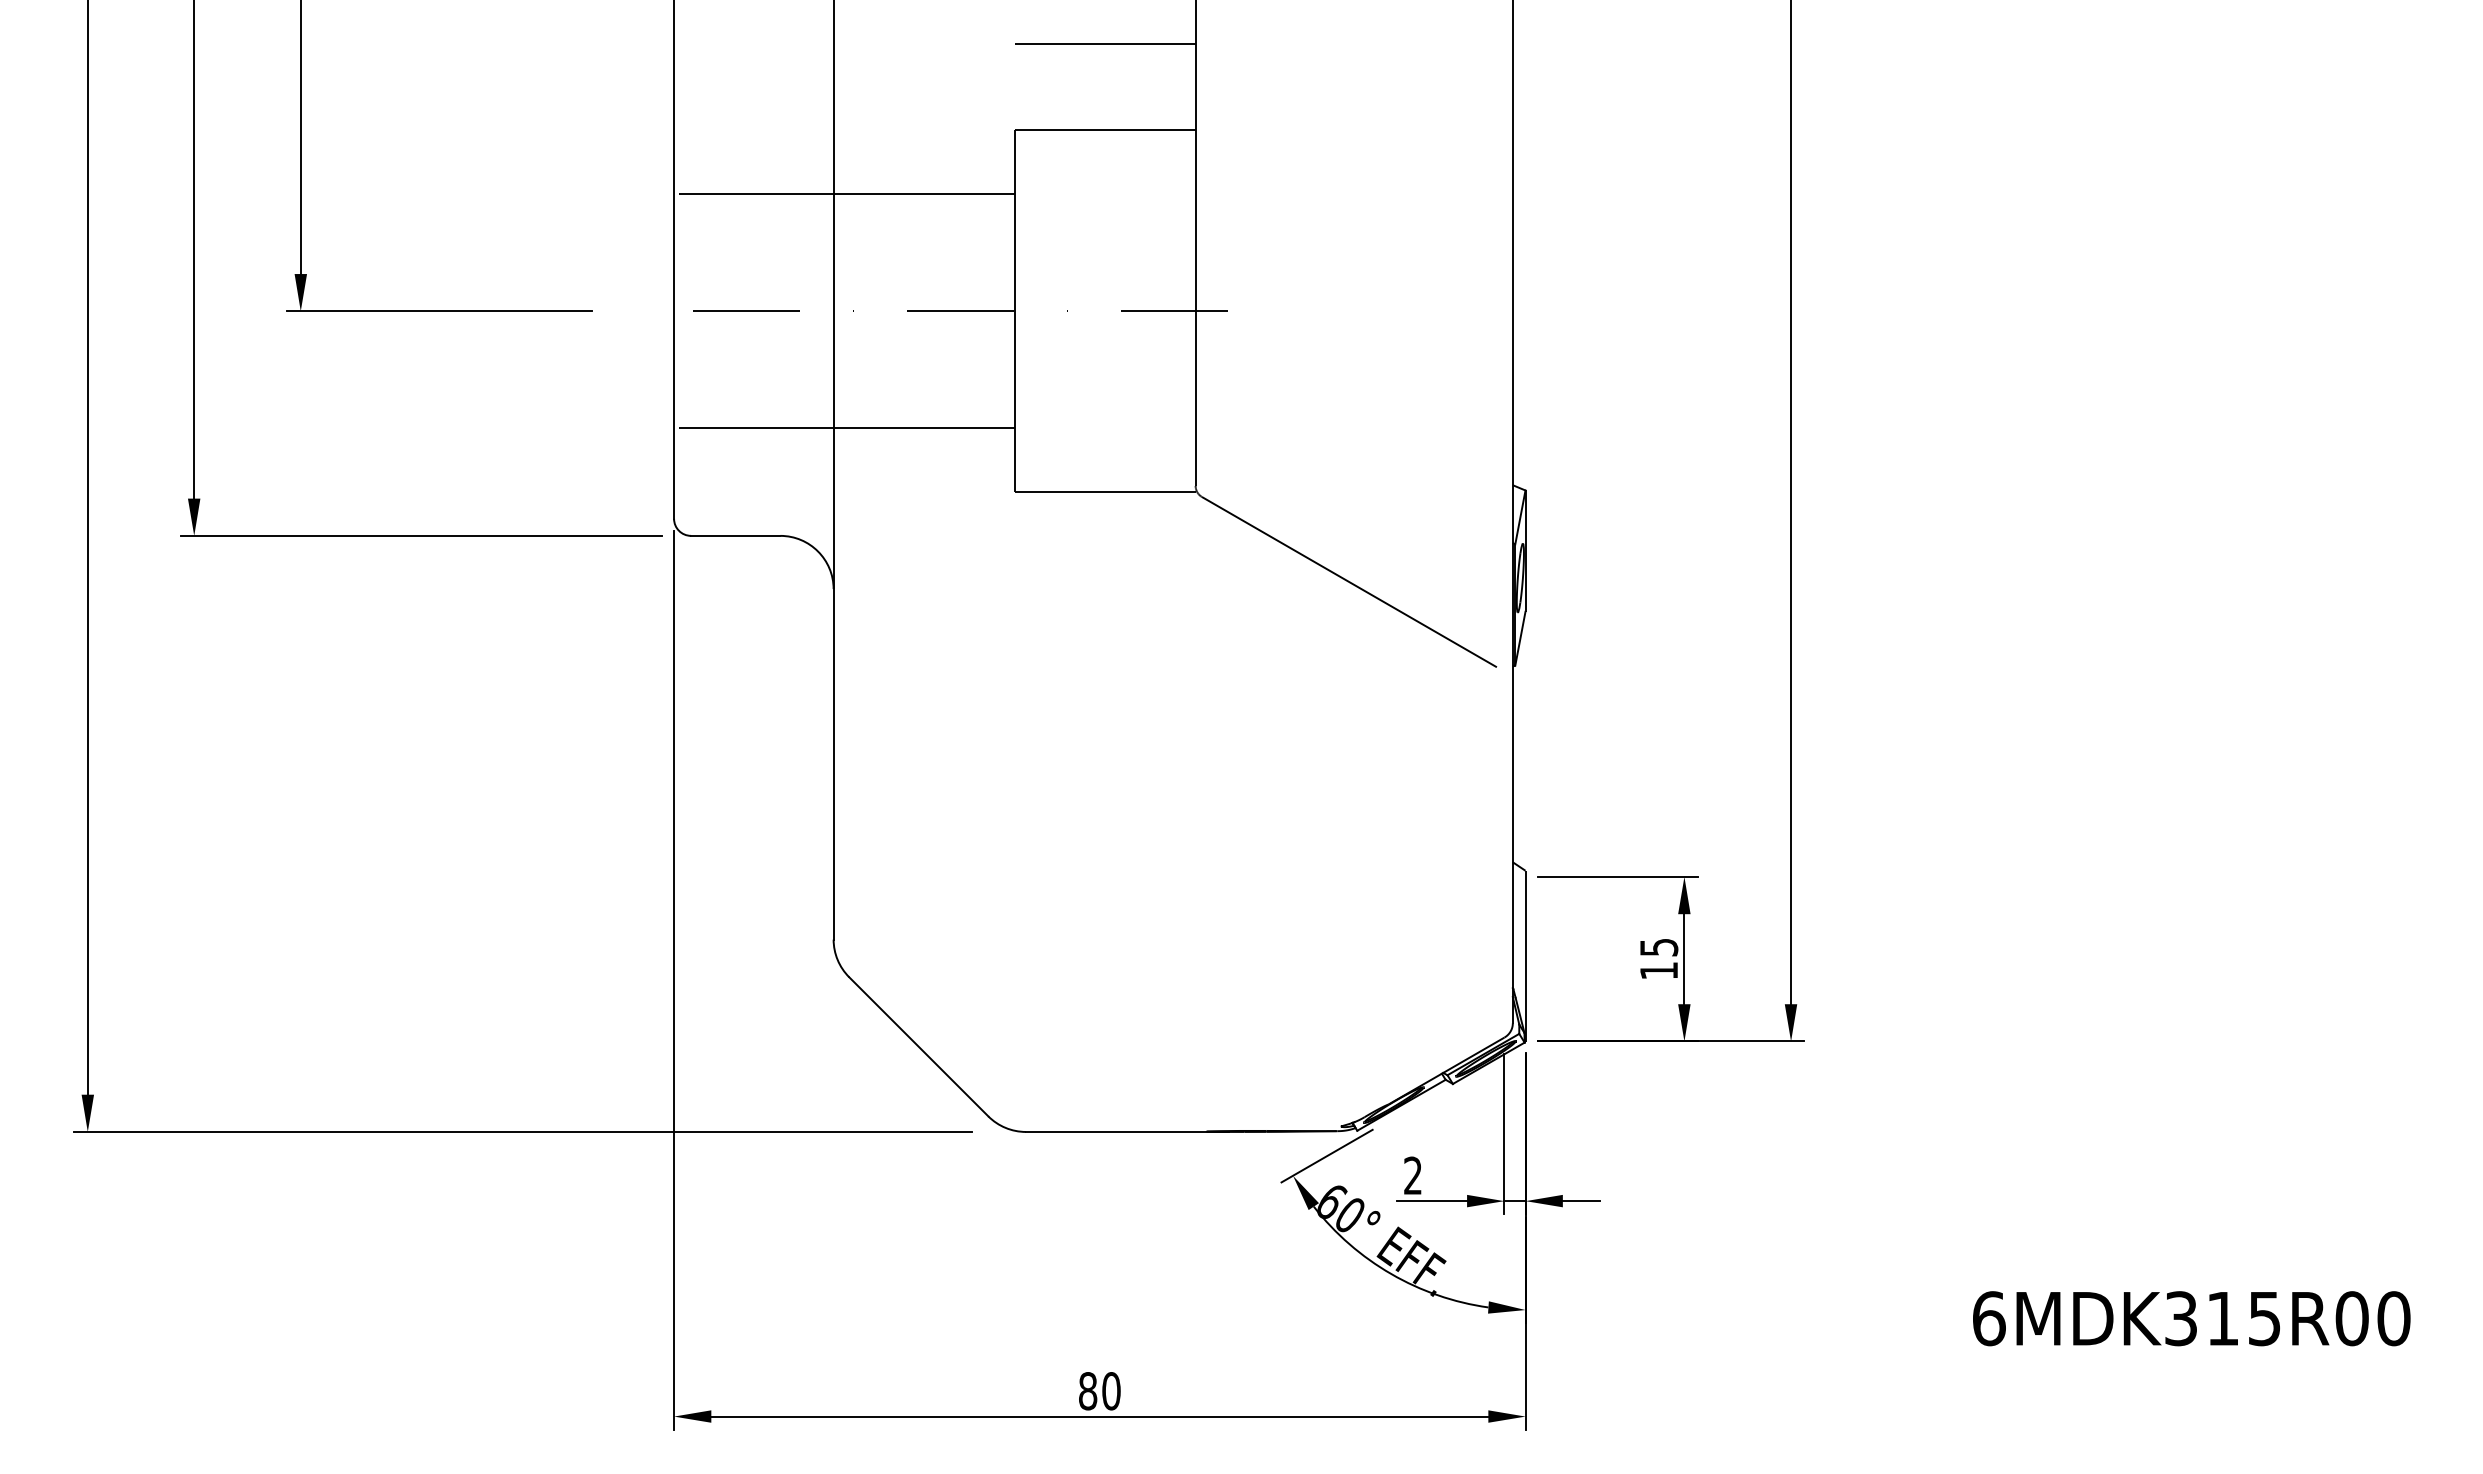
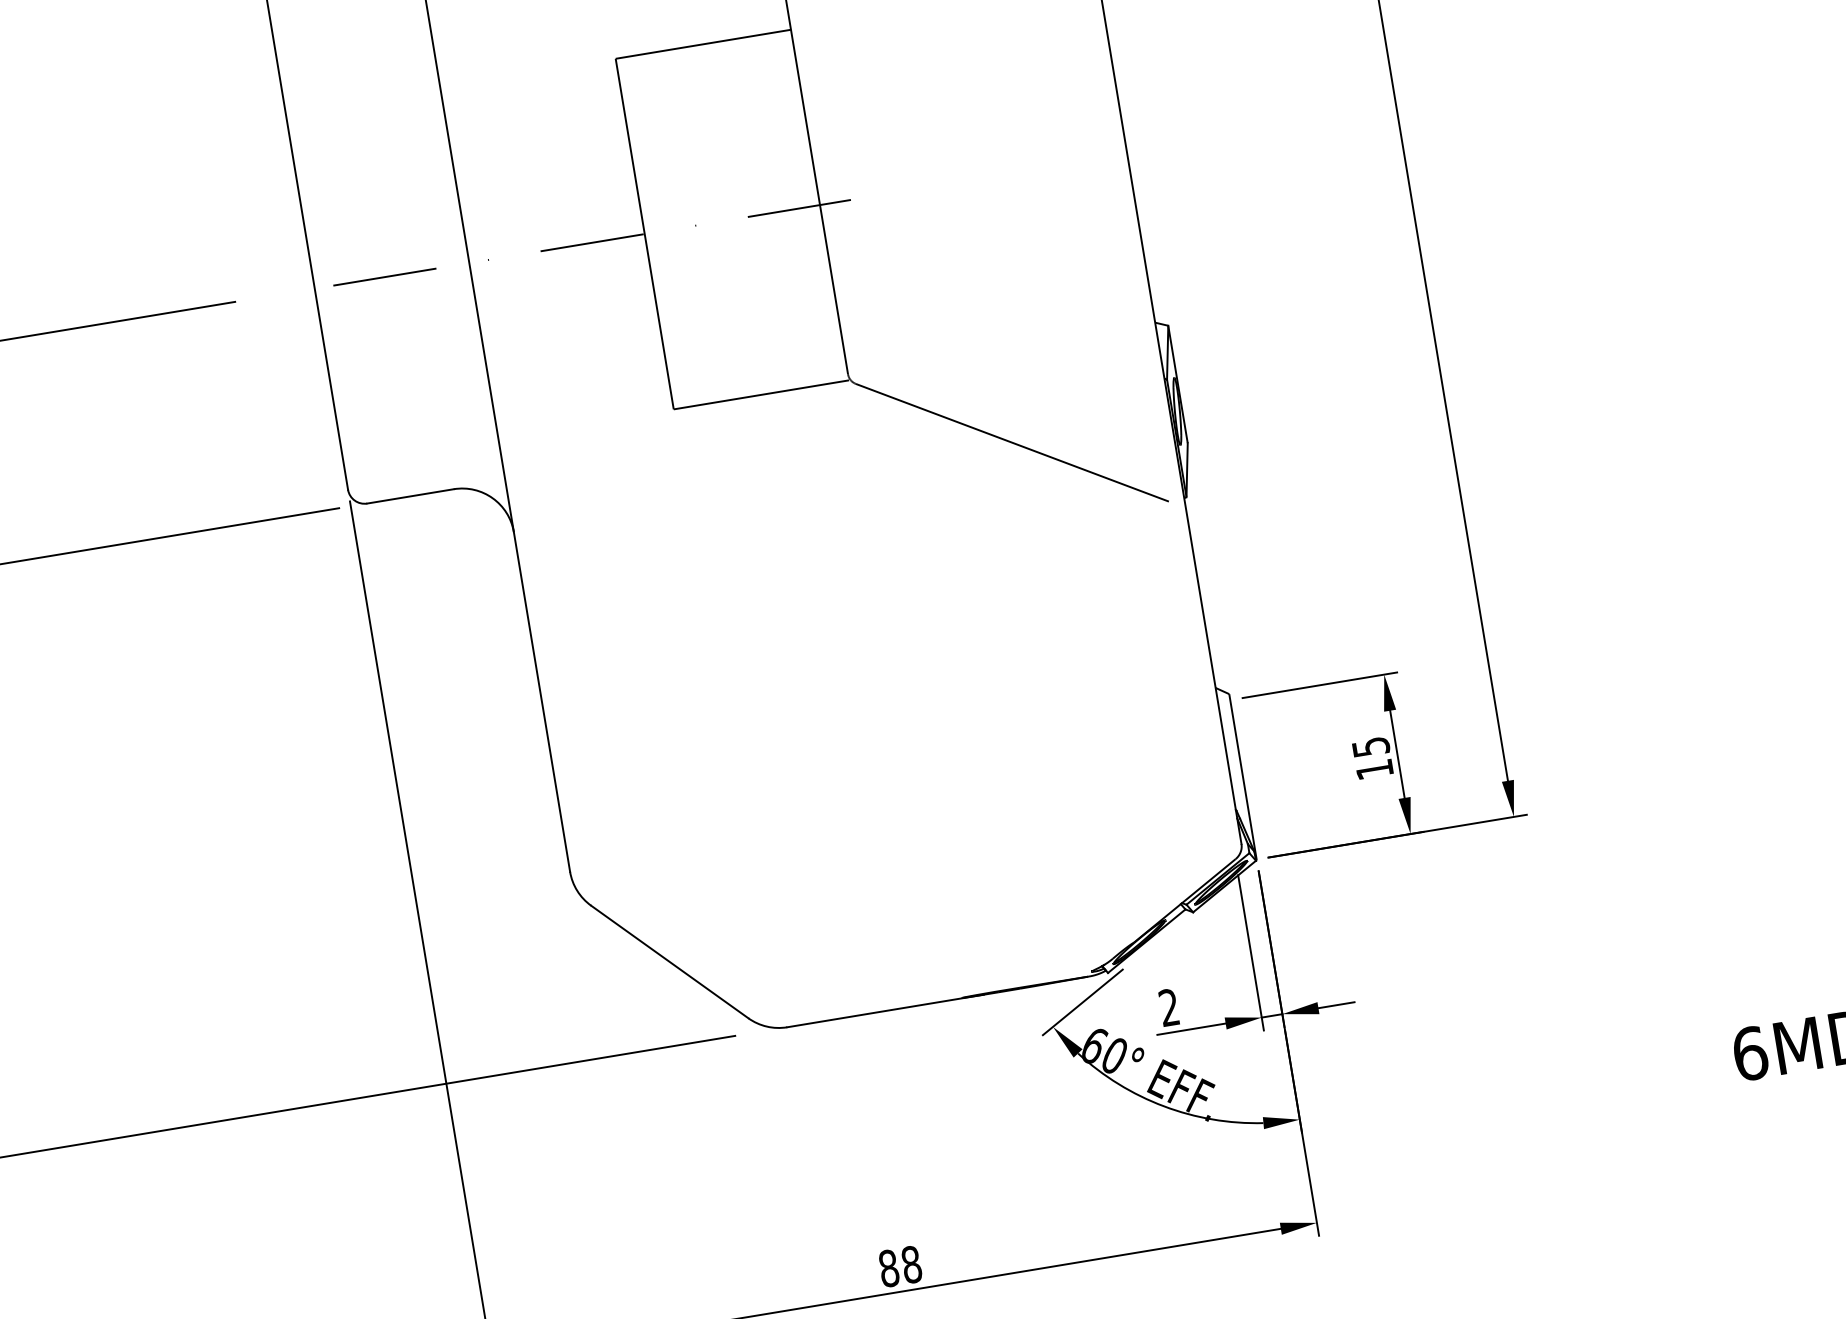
line: (846, 194) -> (463, 147), removed
line: (846, 428) -> (500, 374), removed
text: (1111, 1391) -> (911, 1264), 80 -> 88

